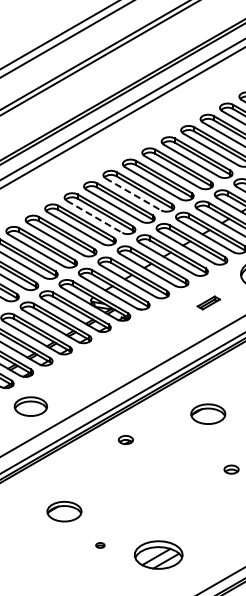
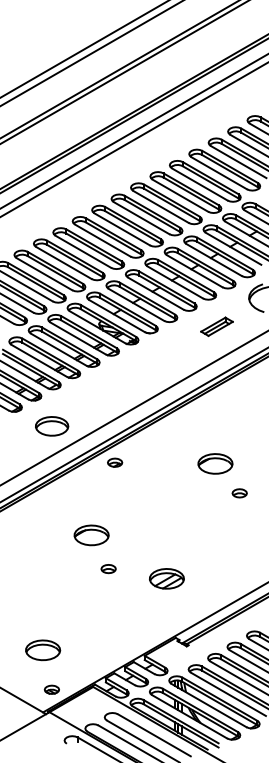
line: (134, 194) -> (142, 218), dashed -> solid
line: (95, 216) -> (103, 240), dashed -> solid
part: (208, 302) -> (216, 326), size x1.43
part: (31, 406) -> (52, 426), moved
part: (208, 413) -> (215, 463), moved
part: (126, 439) -> (115, 462), moved
part: (64, 511) -> (91, 535), moved
part: (100, 545) -> (108, 569), size x1.67
part: (158, 554) -> (166, 578), size x0.71

